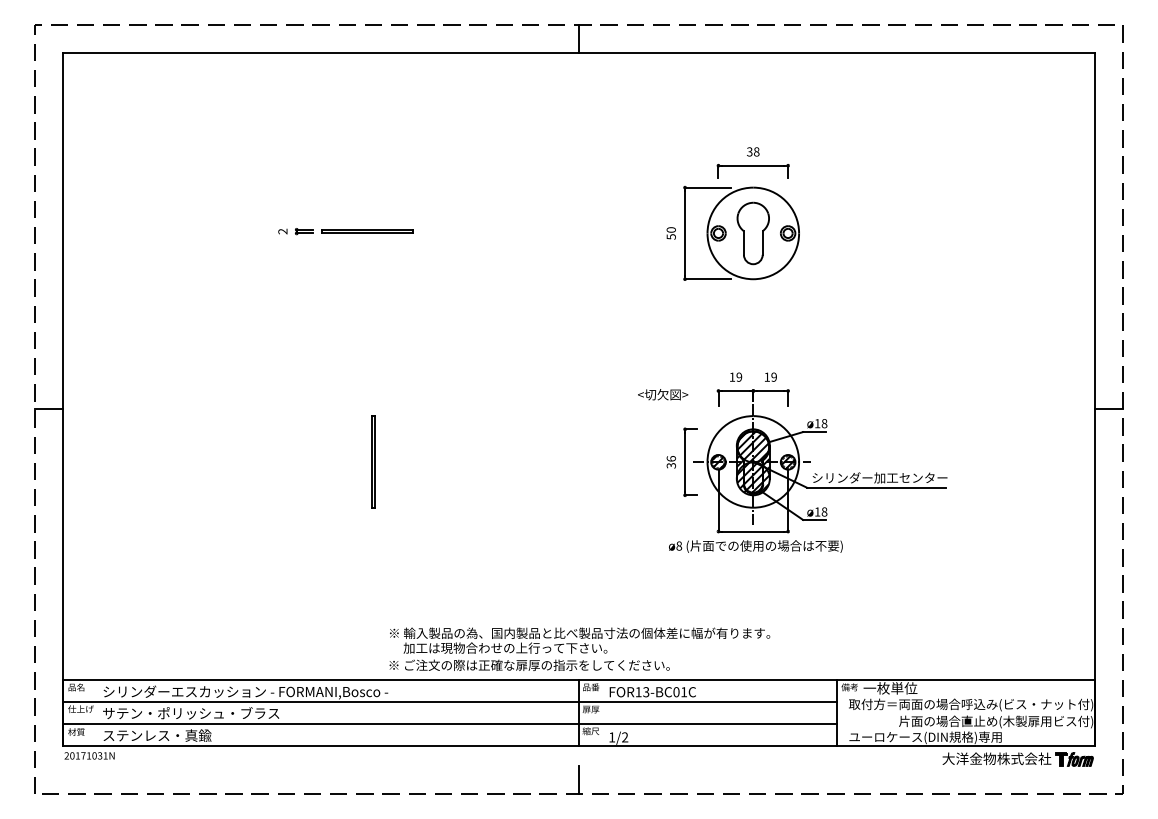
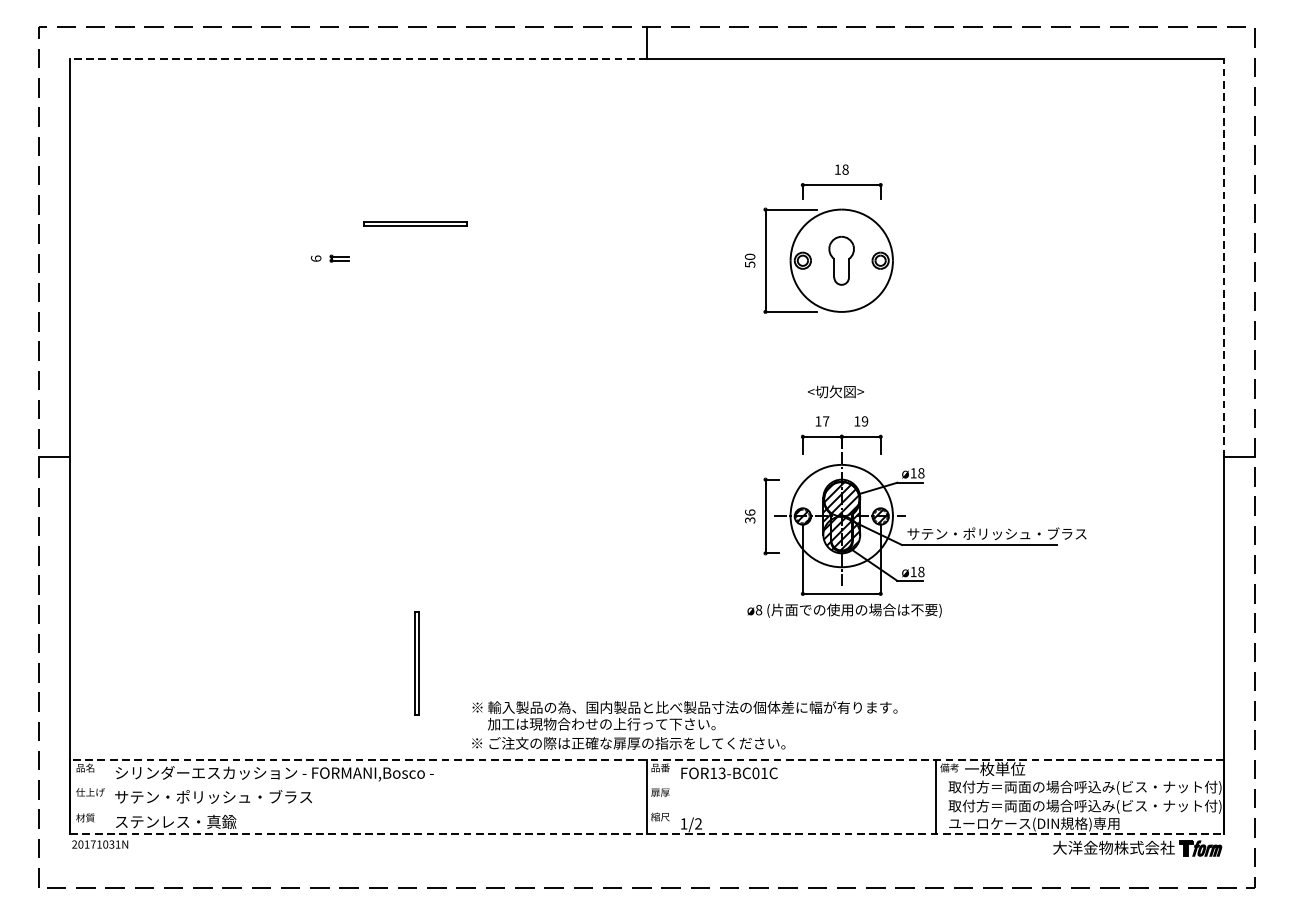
line: (320, 52) -> (358, 58), solid -> dashed
text: (749, 151) -> (837, 169), 38 -> 18
line: (367, 230) -> (415, 222), moved
line: (1095, 230) -> (1224, 257), solid -> dashed
text: (282, 231) -> (315, 258), 2 -> 6
part: (752, 233) -> (840, 260), size x0.7
text: (739, 376) -> (826, 420), 19 -> 17
text: (663, 394) -> (836, 391), moved
line: (372, 461) -> (416, 663), moved
text: (892, 477) -> (997, 533), シリンダー加工センター -> サテン・ポリッシュ・ブラス
text: (579, 648) -> (684, 724), moved
line: (578, 680) -> (646, 760), solid -> dashed
line: (449, 702) -> (502, 784), removed
text: (962, 721) -> (1075, 806), 片面の場合直止め(木製扉用ビス付) -> 取付方＝両面の場合呼込み(ビス・ナット付)
line: (449, 724) -> (502, 809), removed
line: (579, 746) -> (647, 834), solid -> dashed
line: (579, 780) -> (647, 872), removed

